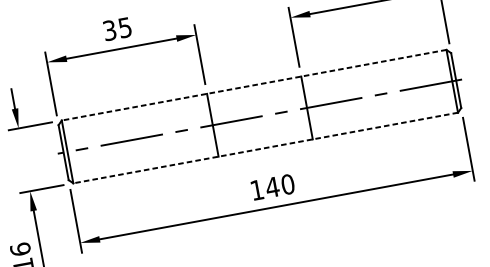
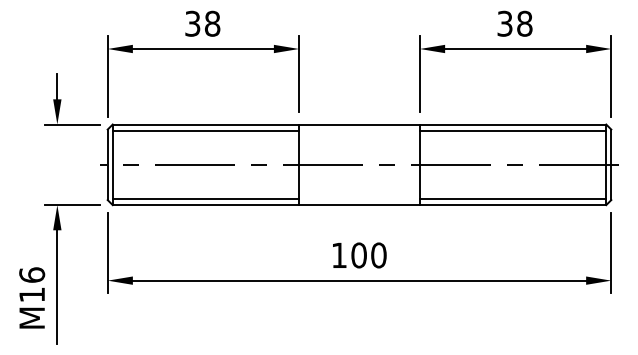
text: (125, 27) -> (212, 23), 35 -> 38
line: (374, 67) -> (512, 130), added
line: (254, 85) -> (359, 124), dashed -> solid
line: (134, 111) -> (205, 130), added
line: (384, 121) -> (512, 199), added
line: (265, 148) -> (359, 205), dashed -> solid
line: (144, 165) -> (205, 199), added
text: (272, 187) -> (358, 255), 140 -> 100

